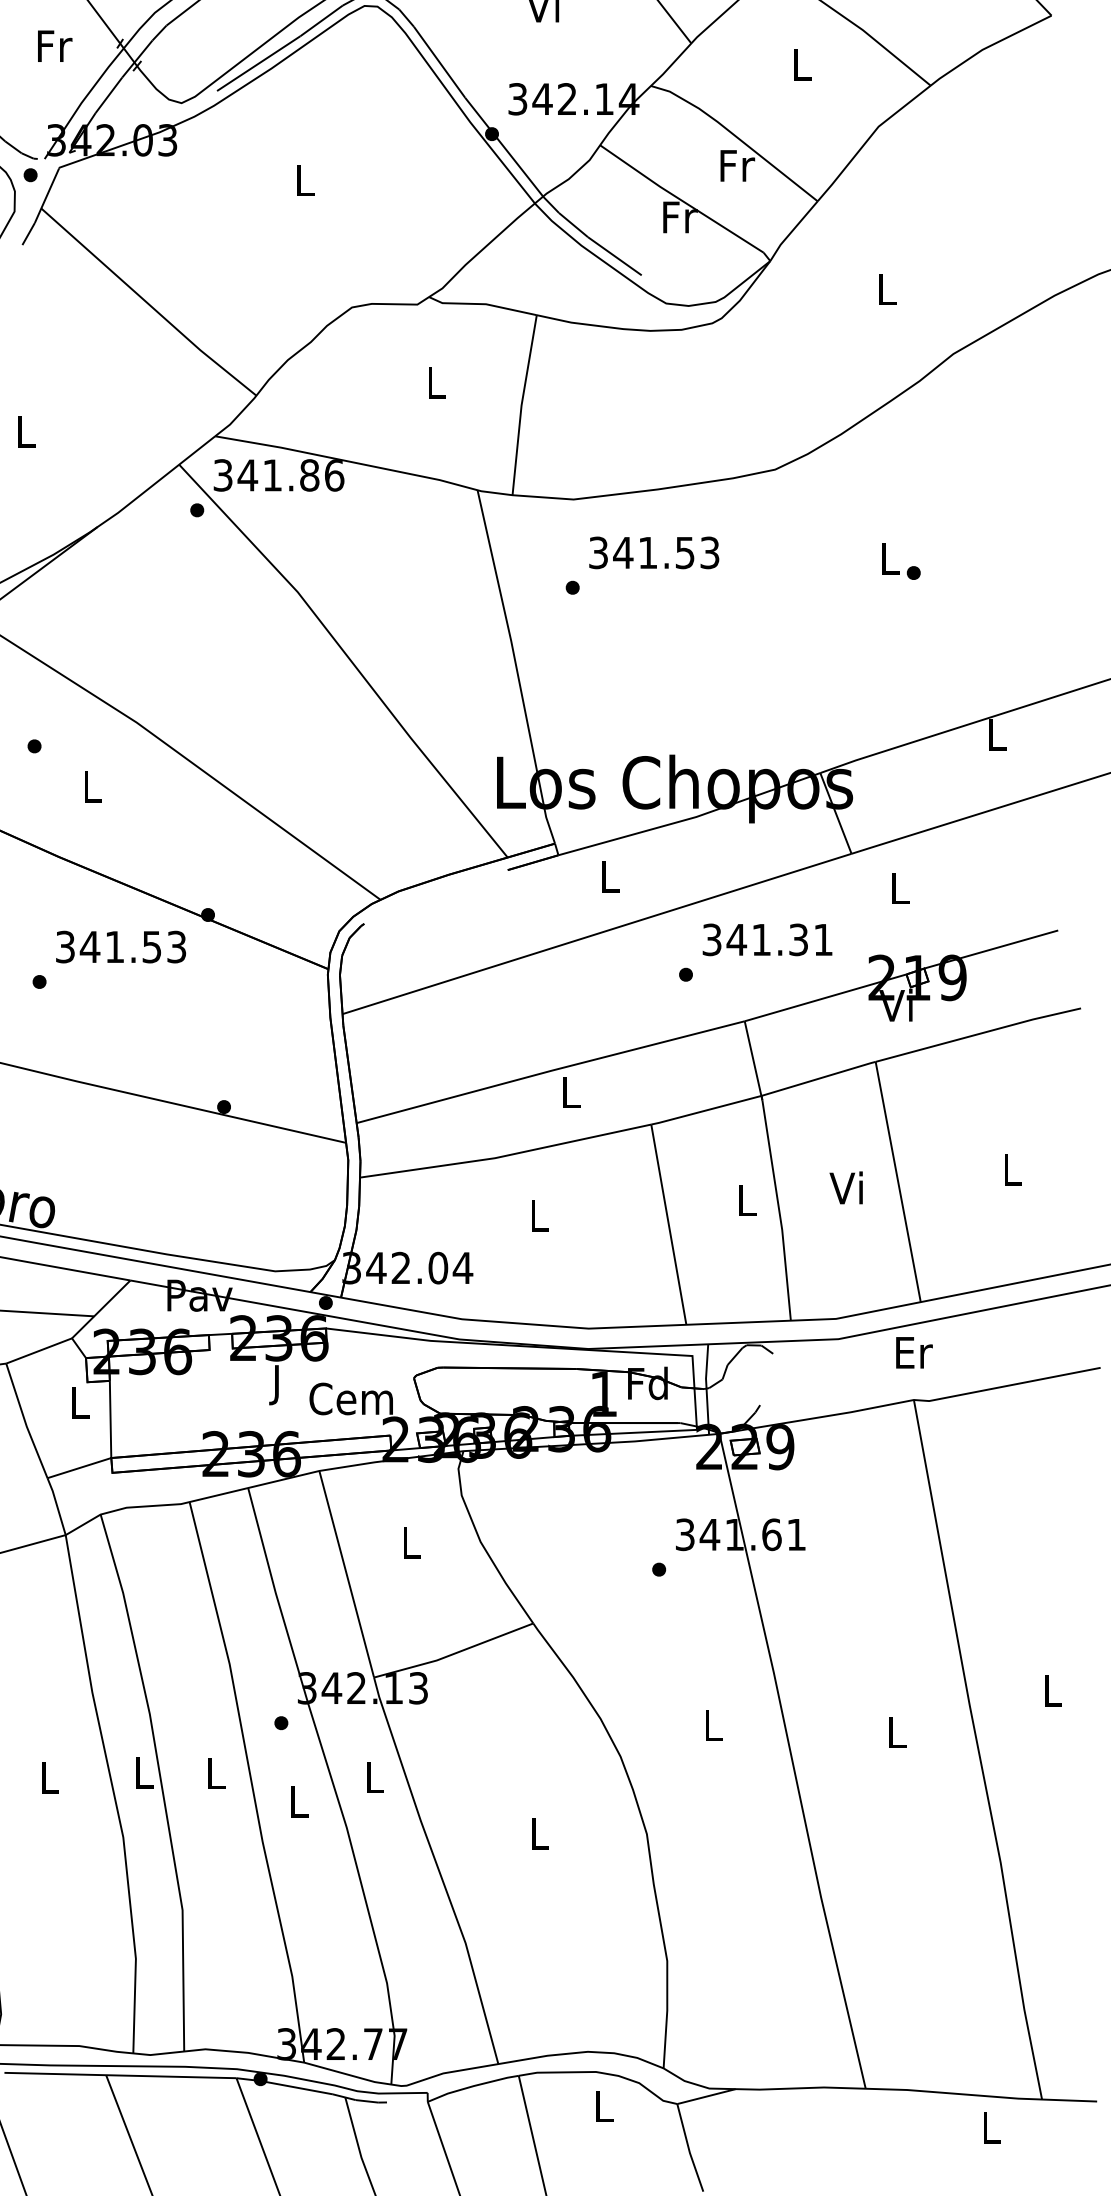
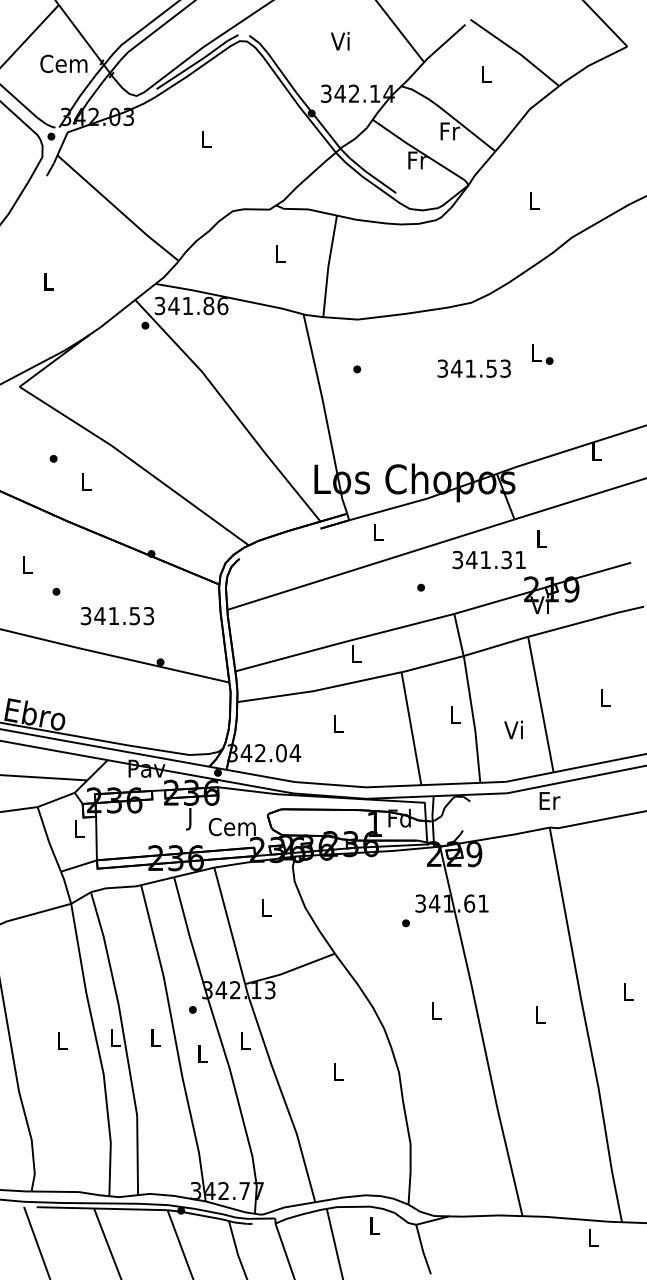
text: (52, 45) -> (63, 63), Fr -> Cem
text: (652, 552) -> (473, 368), moved
text: (766, 938) -> (488, 559), moved
text: (119, 947) -> (116, 616), moved
text: (846, 1187) -> (513, 729), moved

